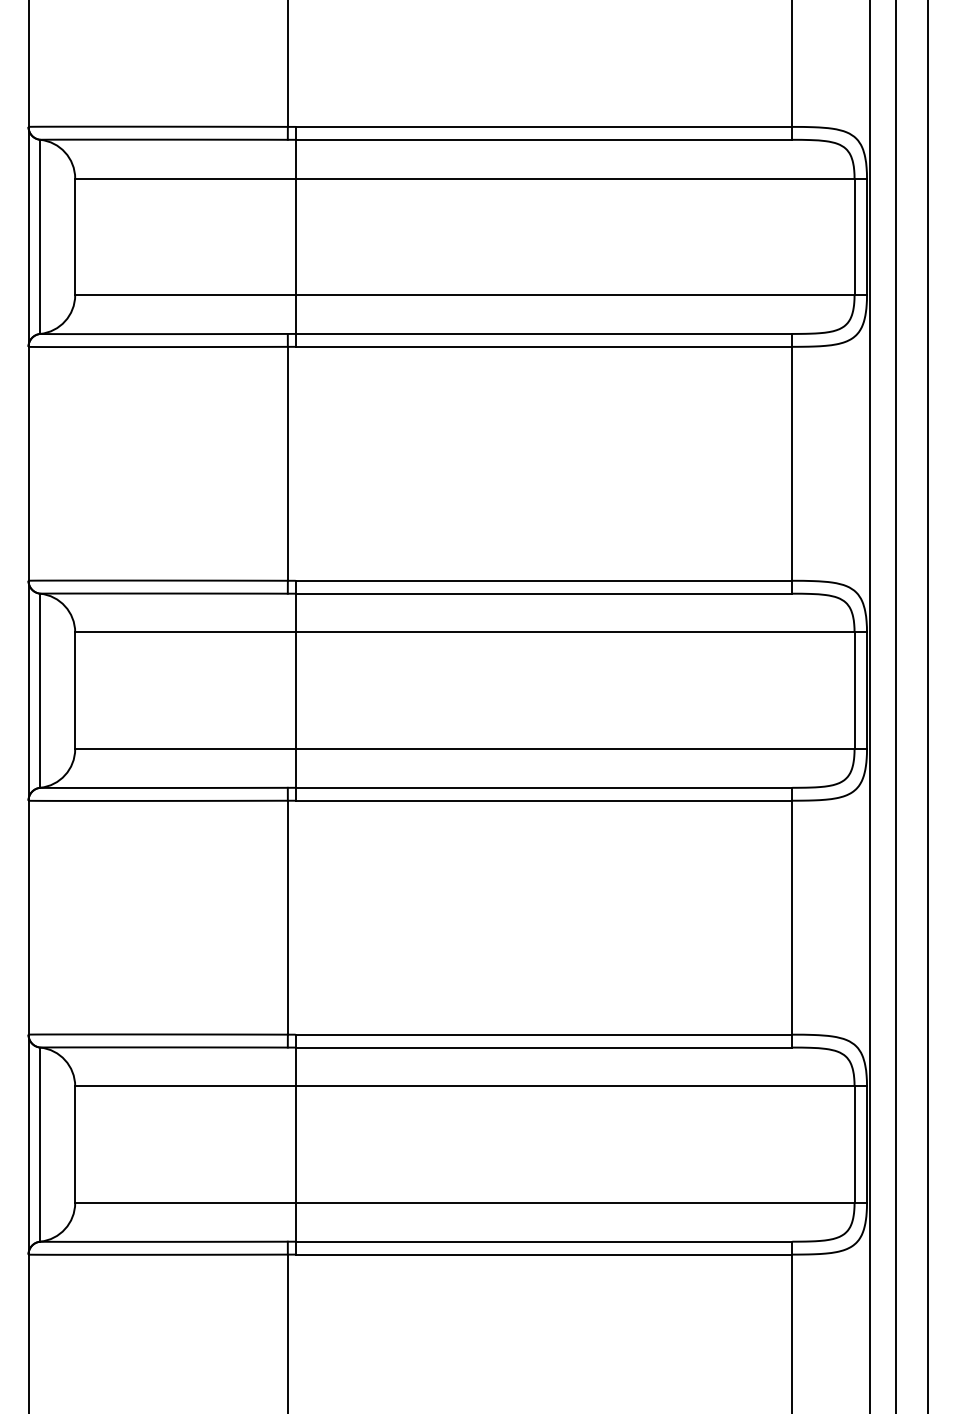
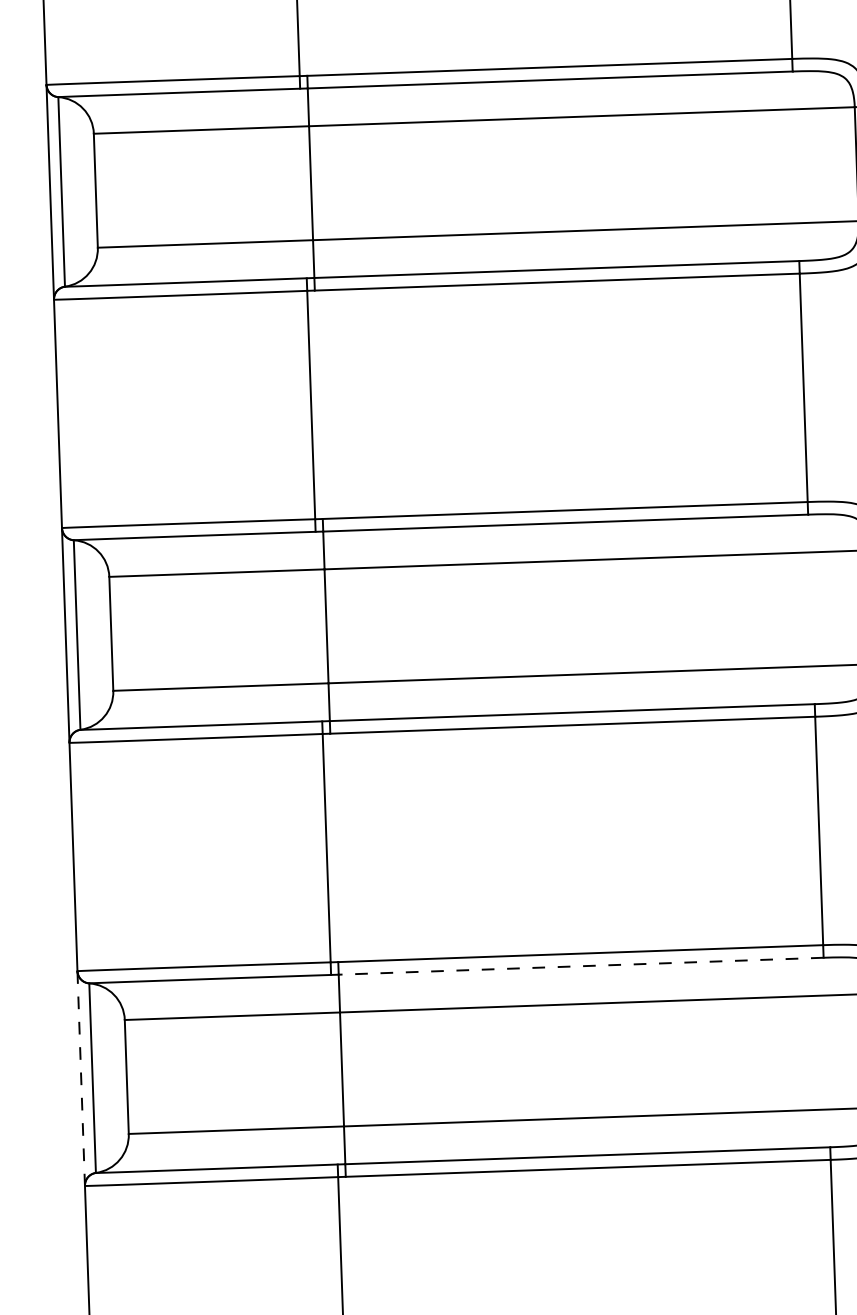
line: (543, 1047) -> (580, 966), solid -> dashed
line: (28, 1144) -> (81, 1078), solid -> dashed

